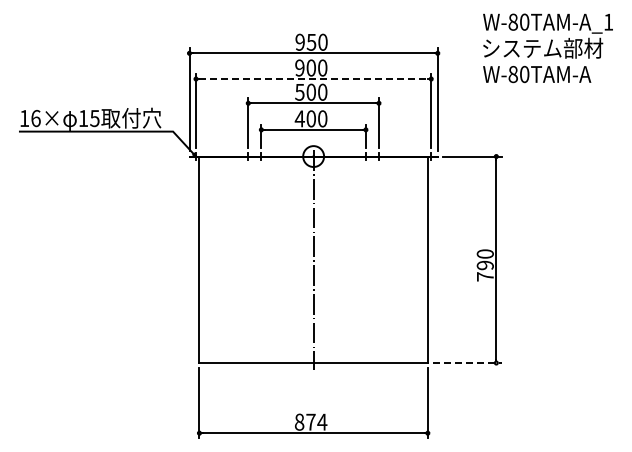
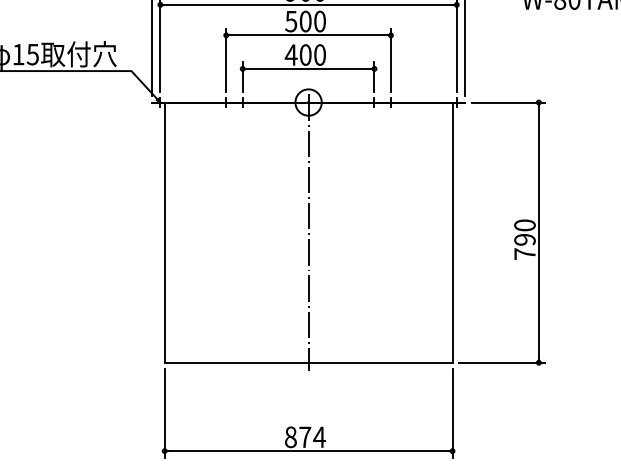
line: (314, 79) -> (309, 5), dashed -> solid
line: (467, 363) -> (502, 363), dashed -> solid

